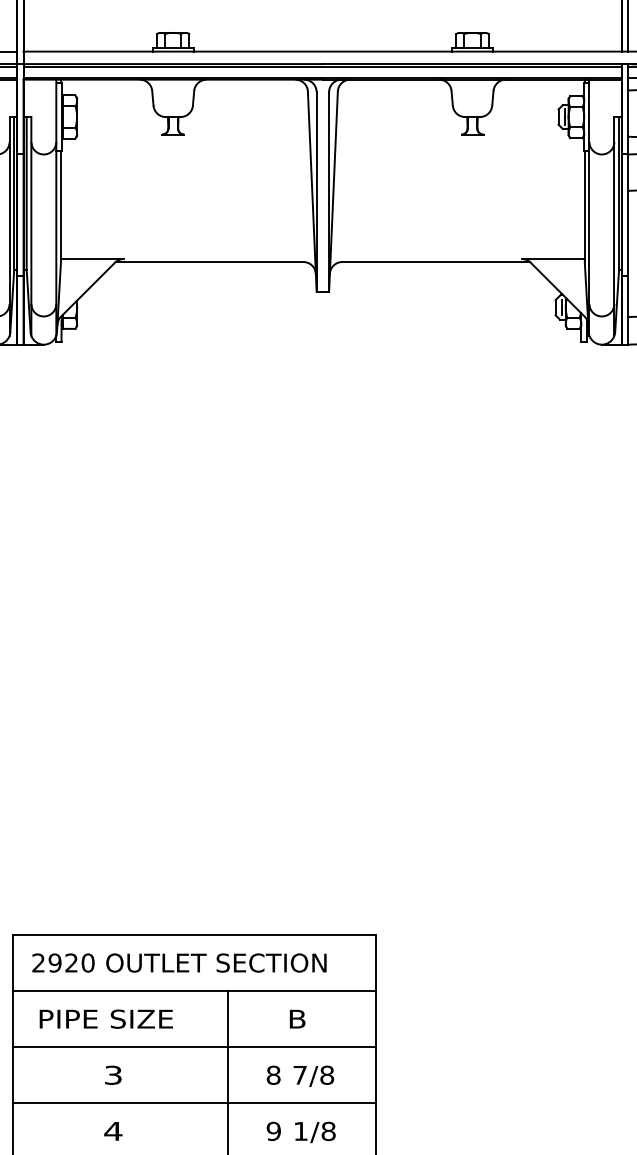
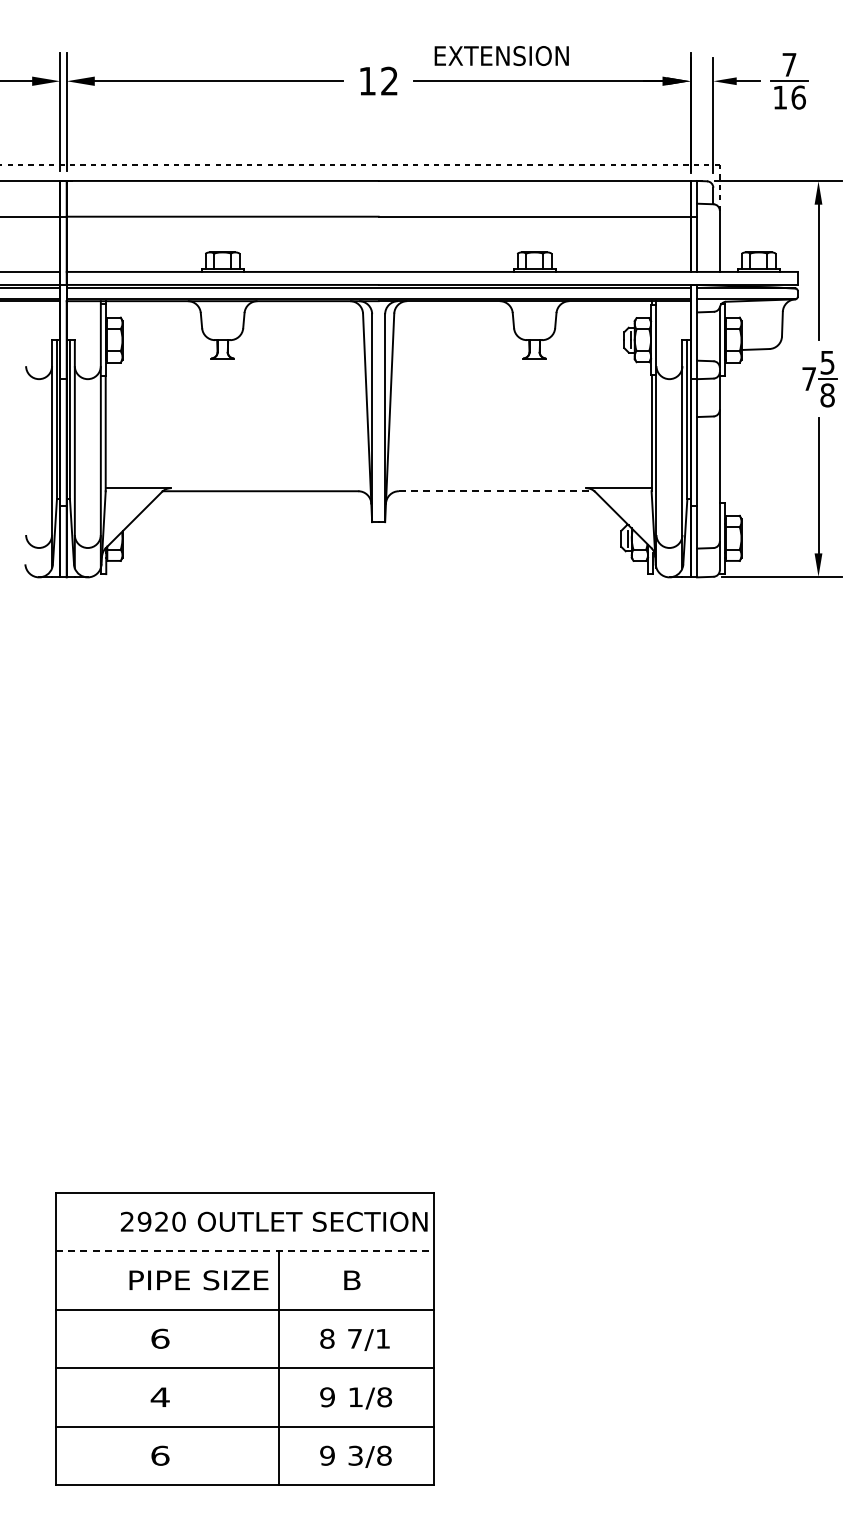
line: (435, 262) -> (496, 491), solid -> dashed
text: (178, 962) -> (273, 1221), moved
line: (195, 991) -> (245, 1251), solid -> dashed
text: (105, 1019) -> (198, 1280), moved
text: (113, 1074) -> (160, 1338), 3 -> 6
text: (327, 1074) -> (383, 1338), 7/8 -> 7/1

